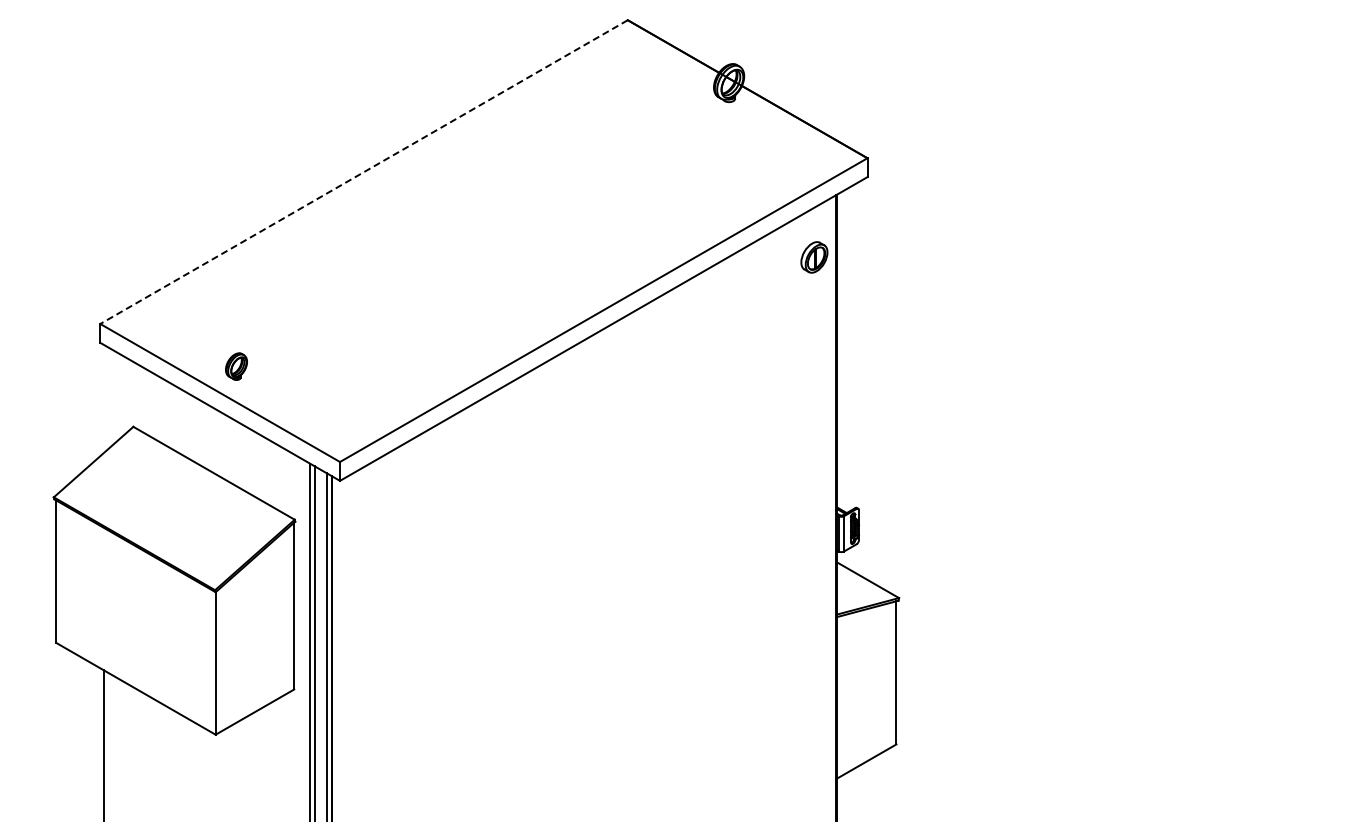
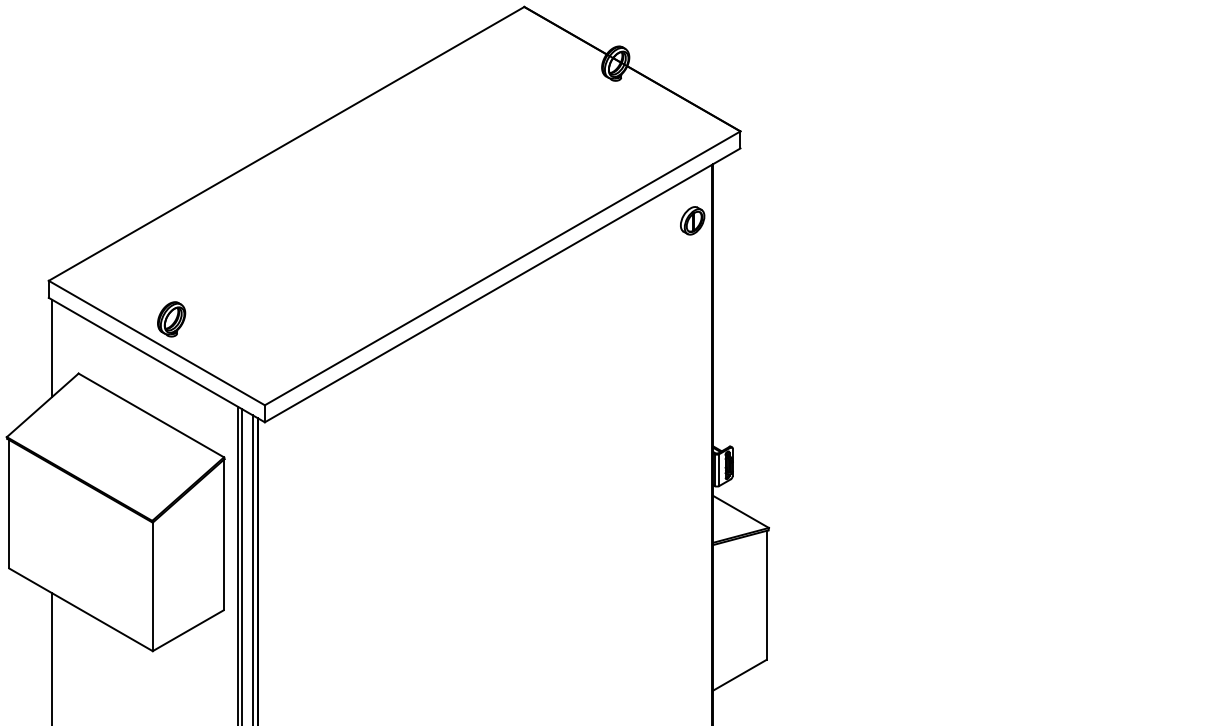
line: (363, 172) -> (286, 144), dashed -> solid
part: (236, 366) -> (171, 319), size x1.43
line: (104, 398) -> (52, 348), added

